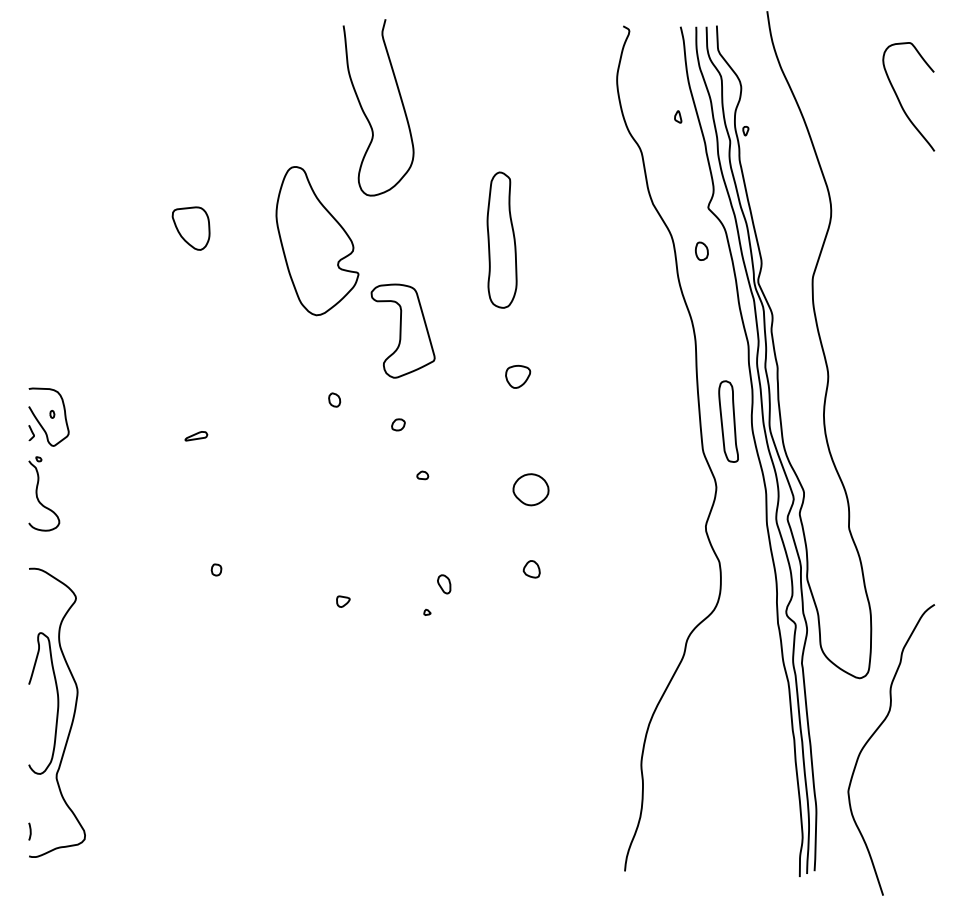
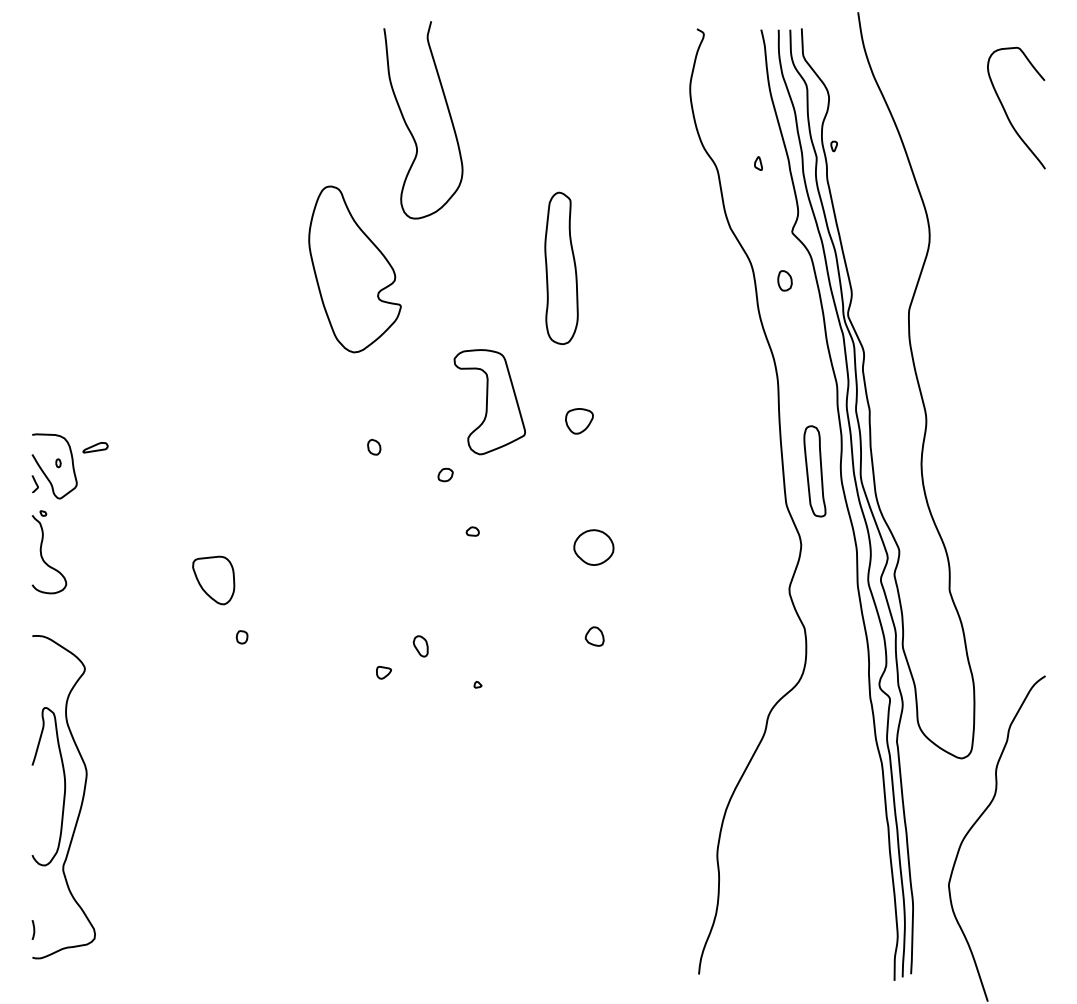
part: (678, 116) -> (758, 163), moved
part: (190, 228) -> (213, 580), moved
part: (402, 331) -> (489, 402), moved
part: (196, 436) -> (95, 447), moved
part: (443, 584) -> (420, 646), moved

